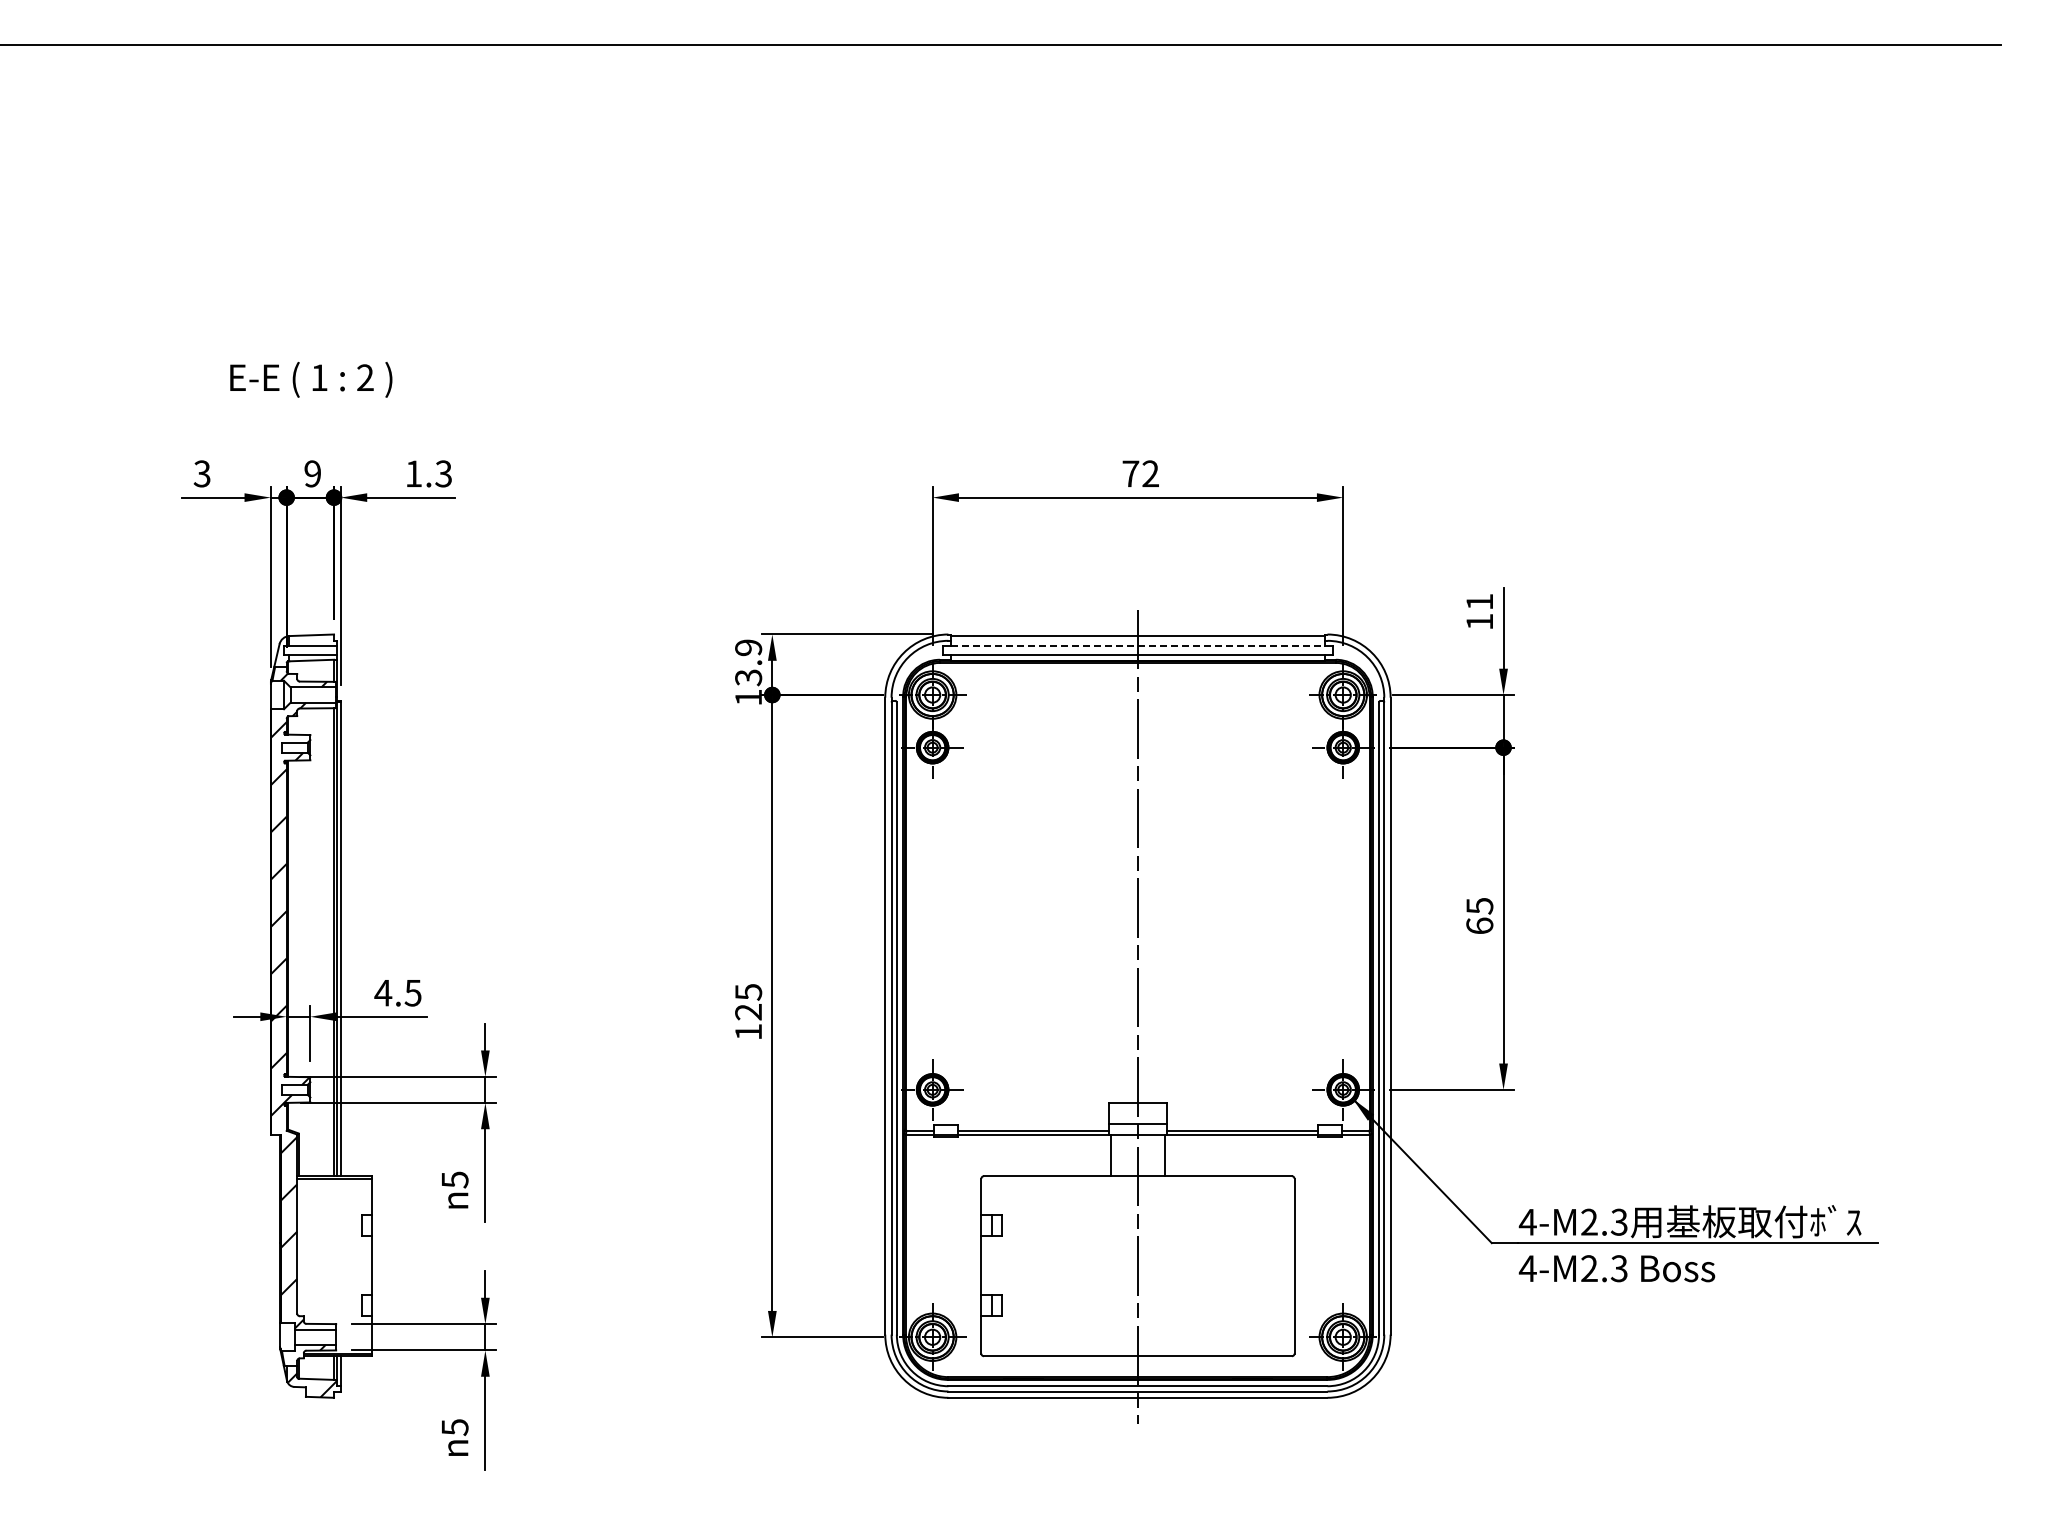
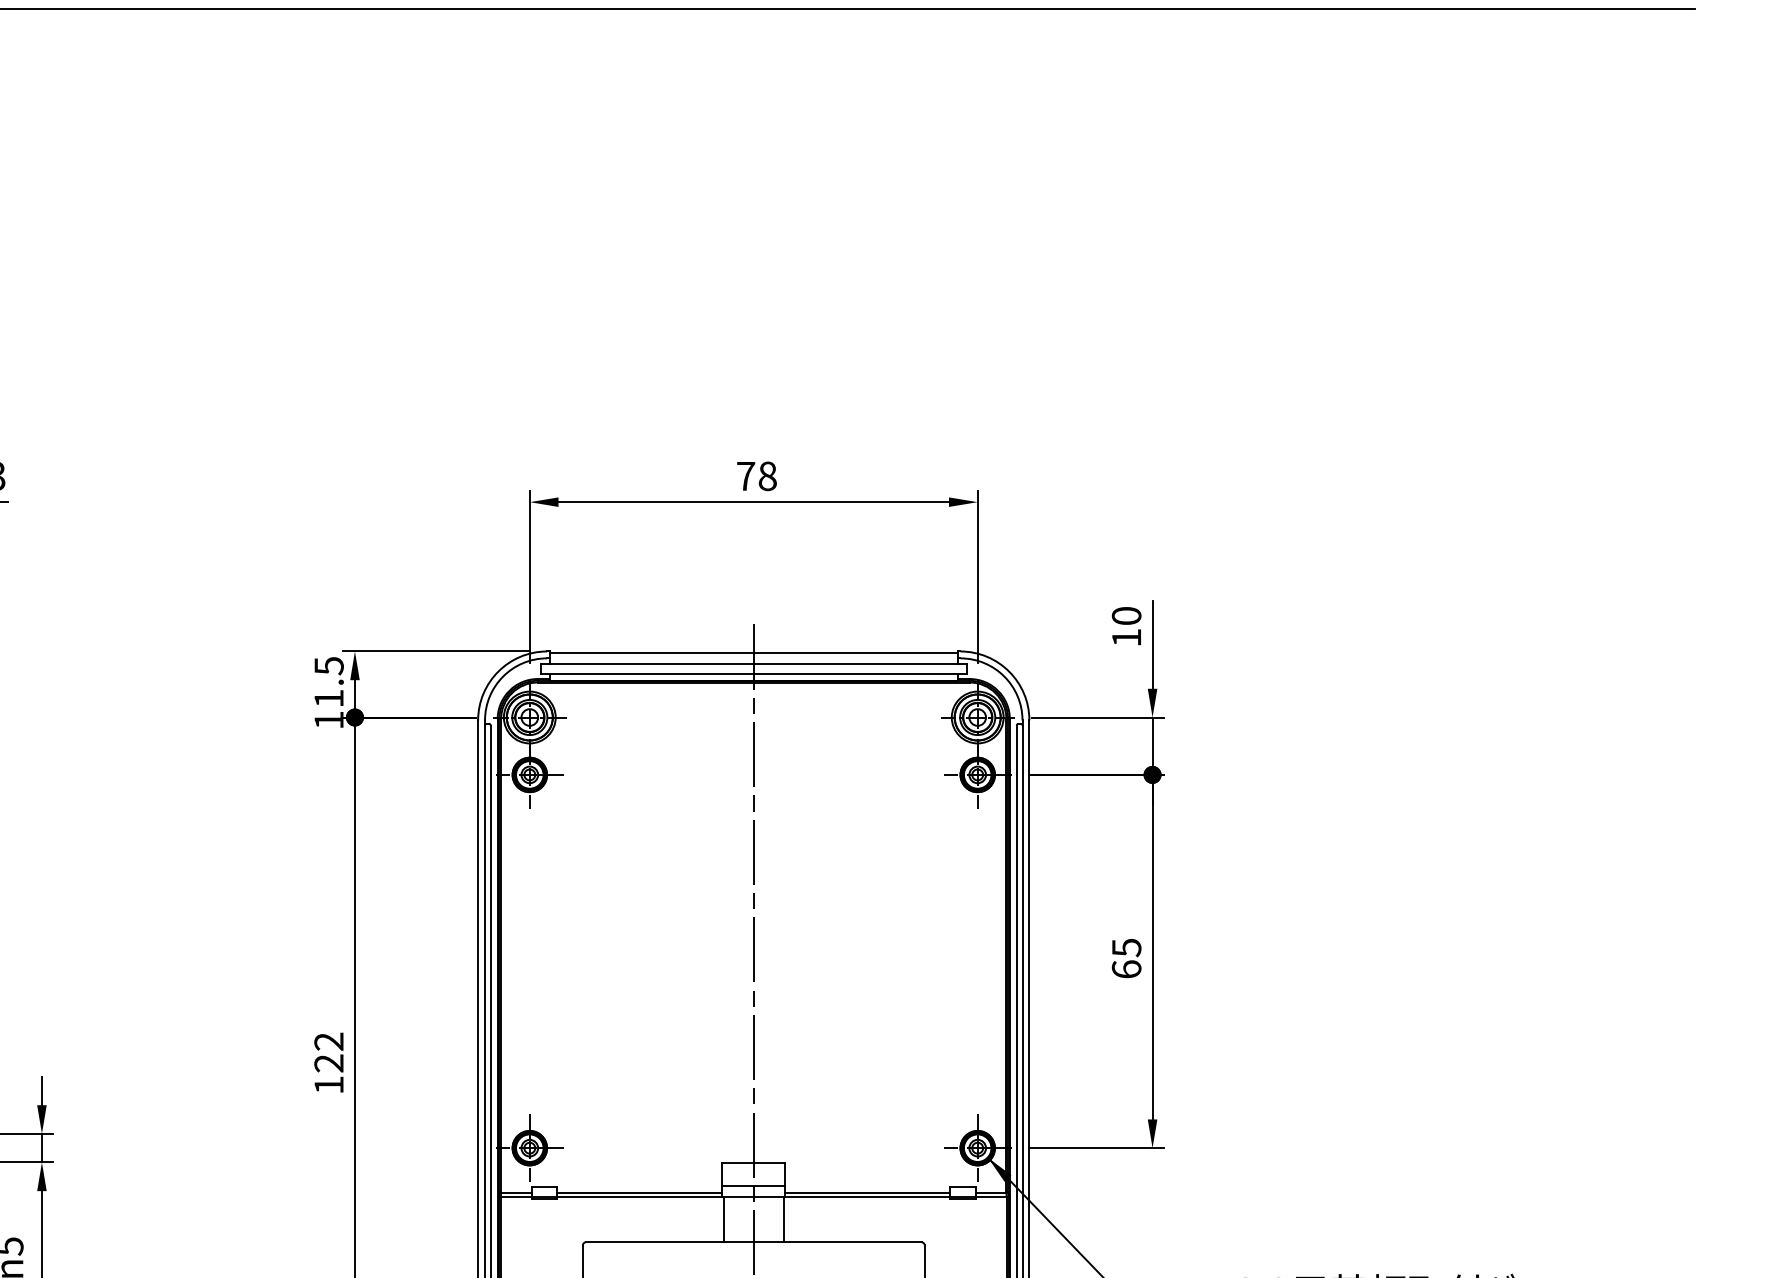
text: (1150, 473) -> (767, 475), 72 -> 78
text: (1479, 601) -> (1126, 615), 11 -> 10
line: (1138, 646) -> (754, 664), dashed -> solid
text: (748, 662) -> (328, 682), 13.9 -> 11.5
text: (748, 992) -> (328, 1041), 125 -> 122

